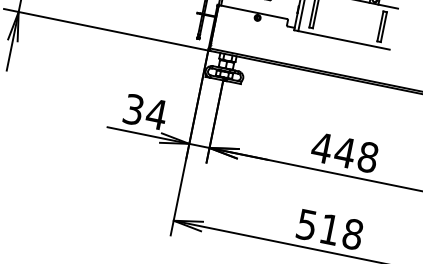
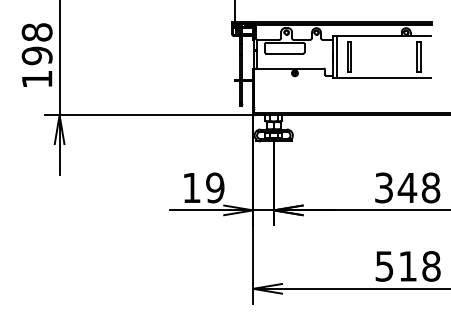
text: (145, 111) -> (203, 187), 34 -> 19
text: (321, 147) -> (383, 187), 448 -> 348

